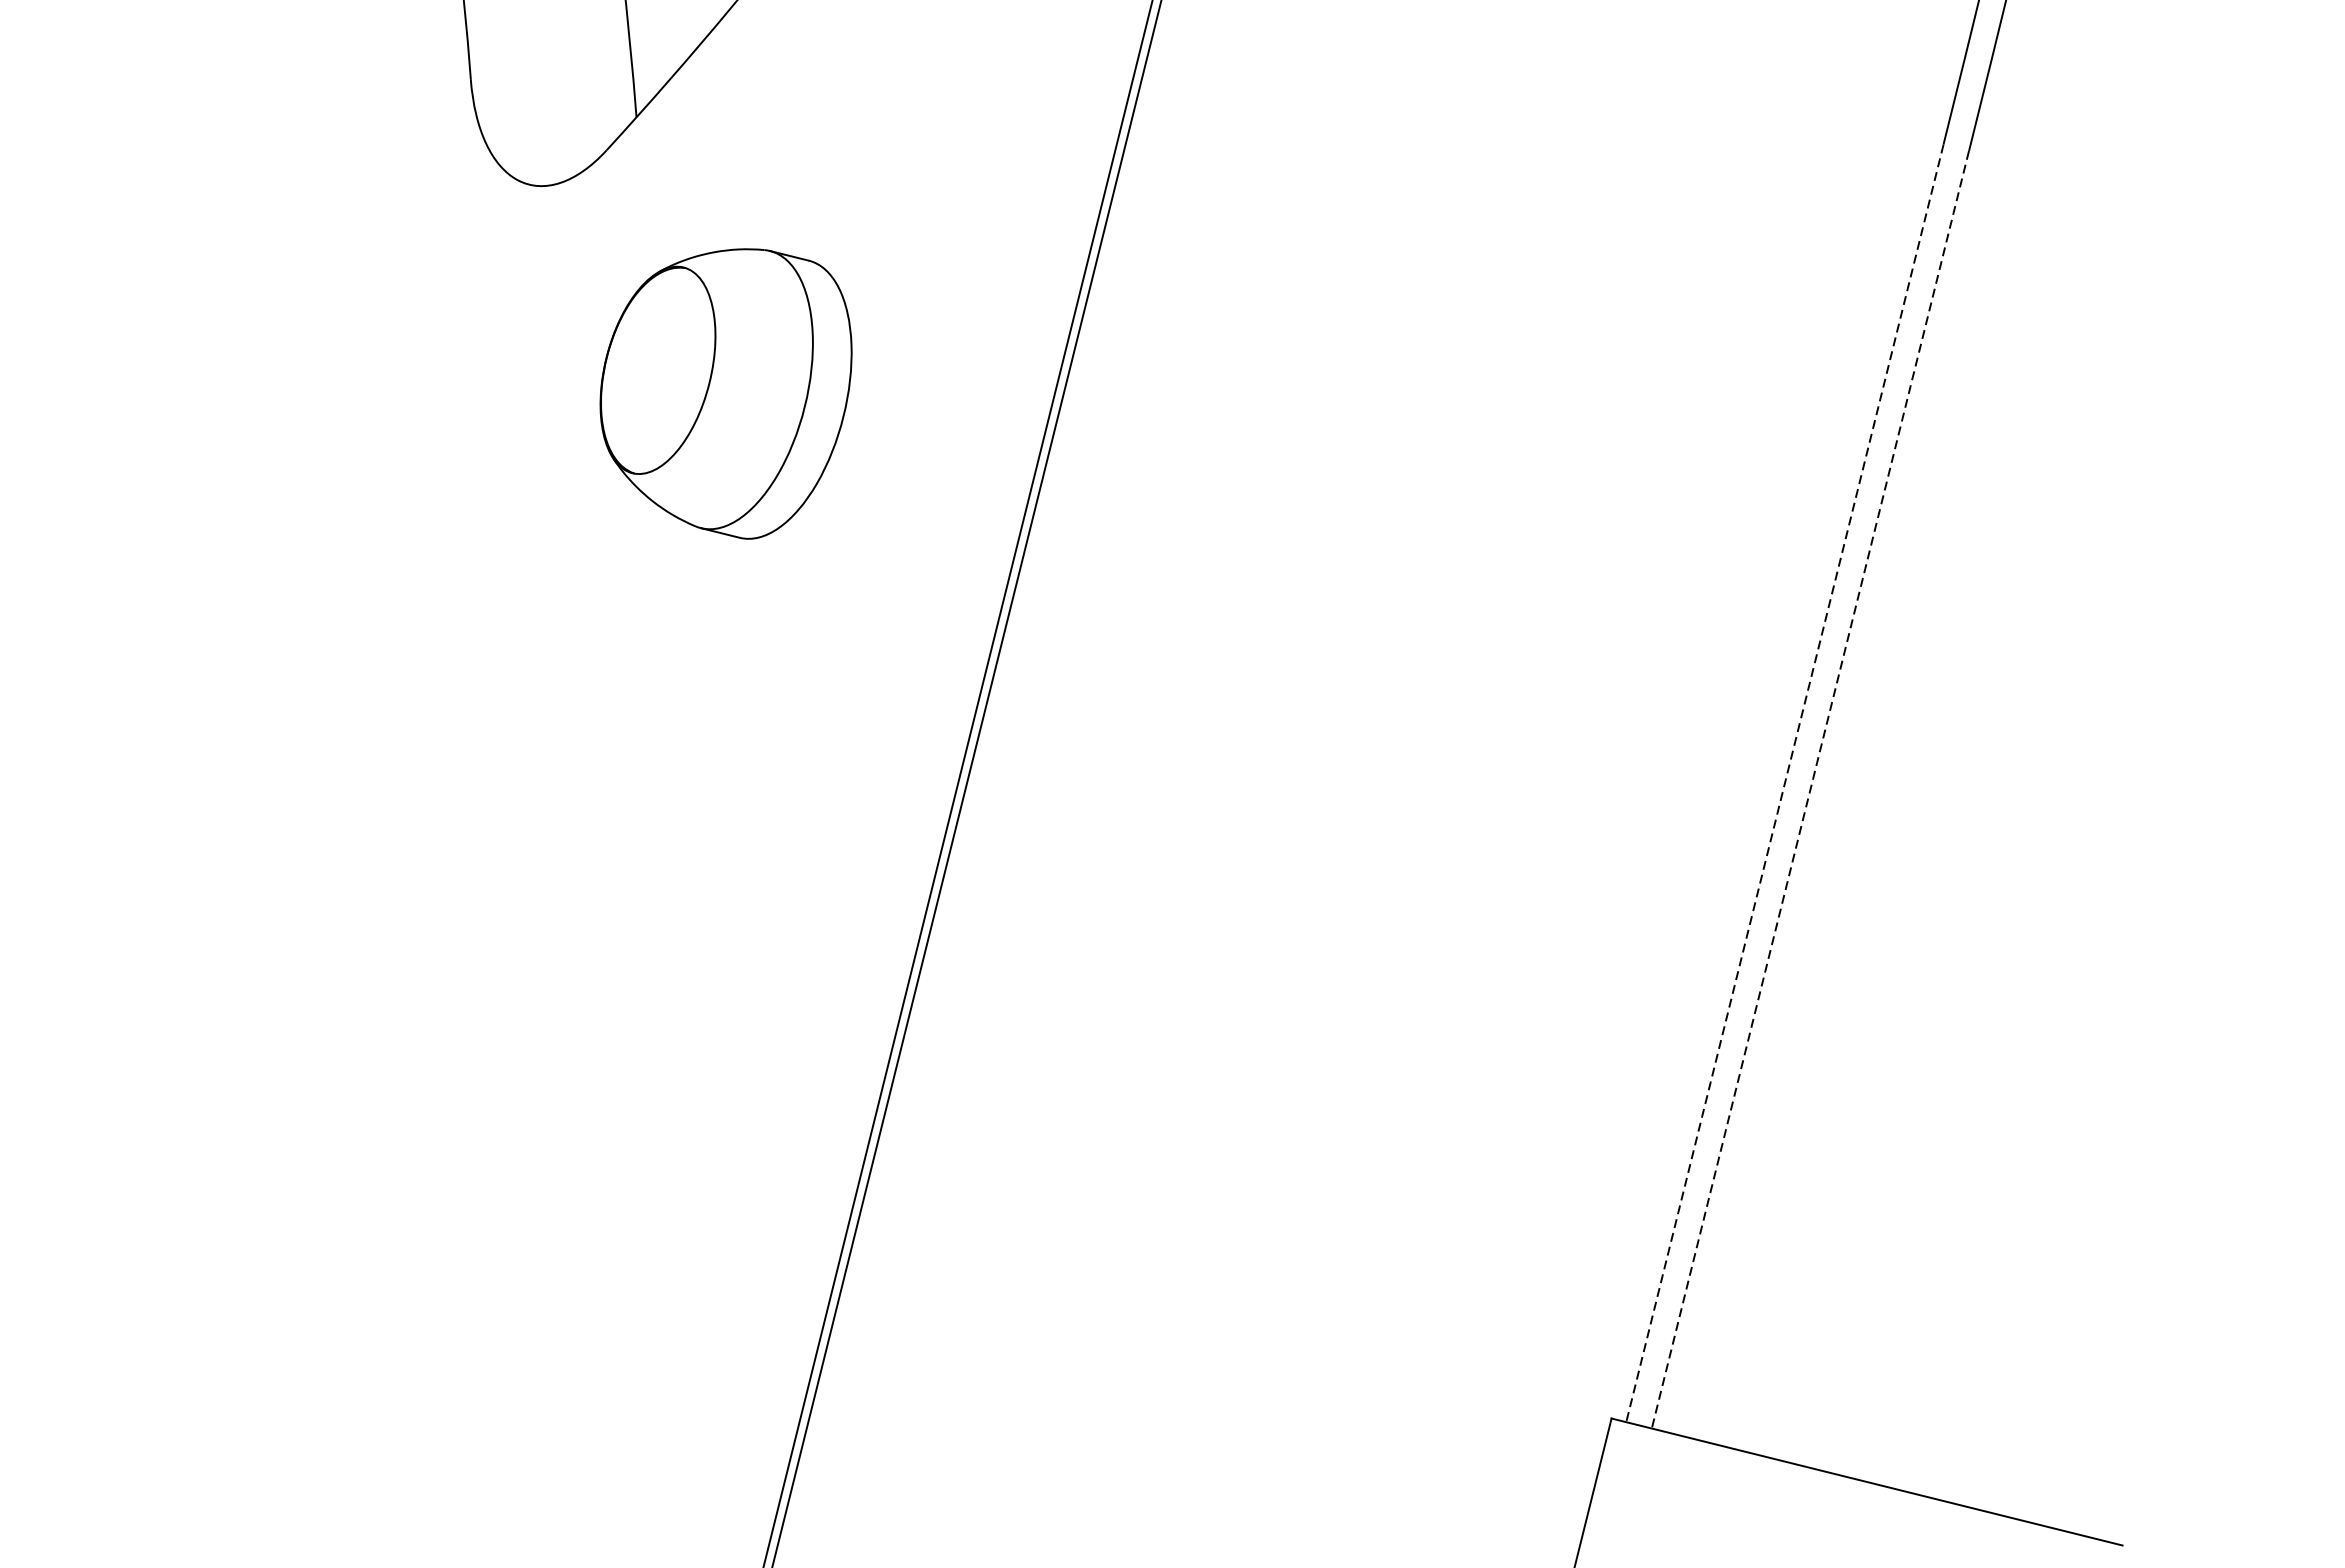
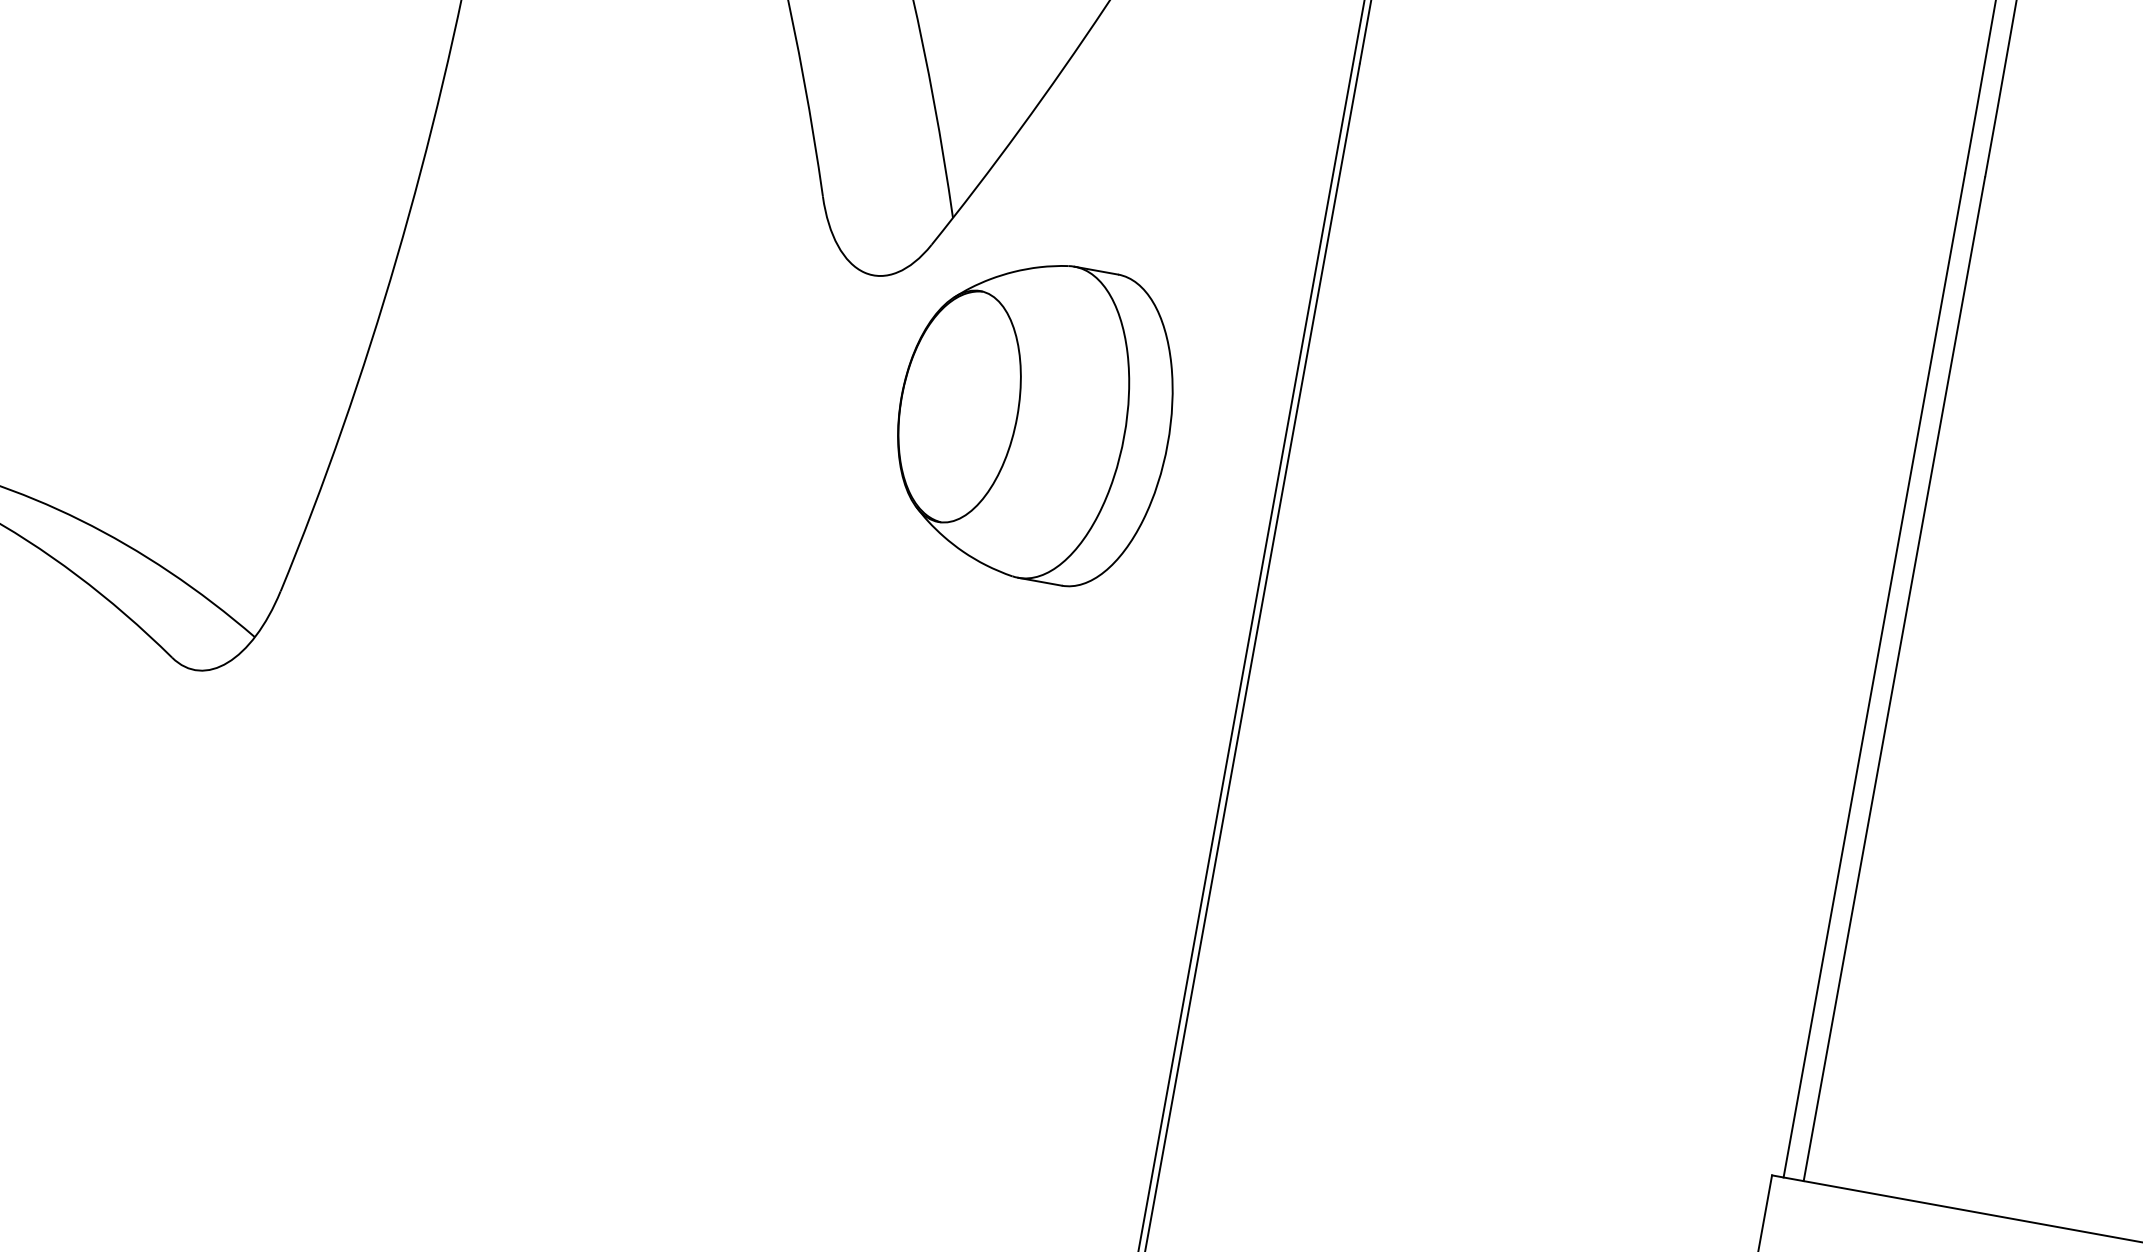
part: (725, 392) -> (1035, 426), size x1.43
line: (1785, 784) -> (1874, 676), dashed -> solid
line: (1810, 790) -> (1894, 679), dashed -> solid

